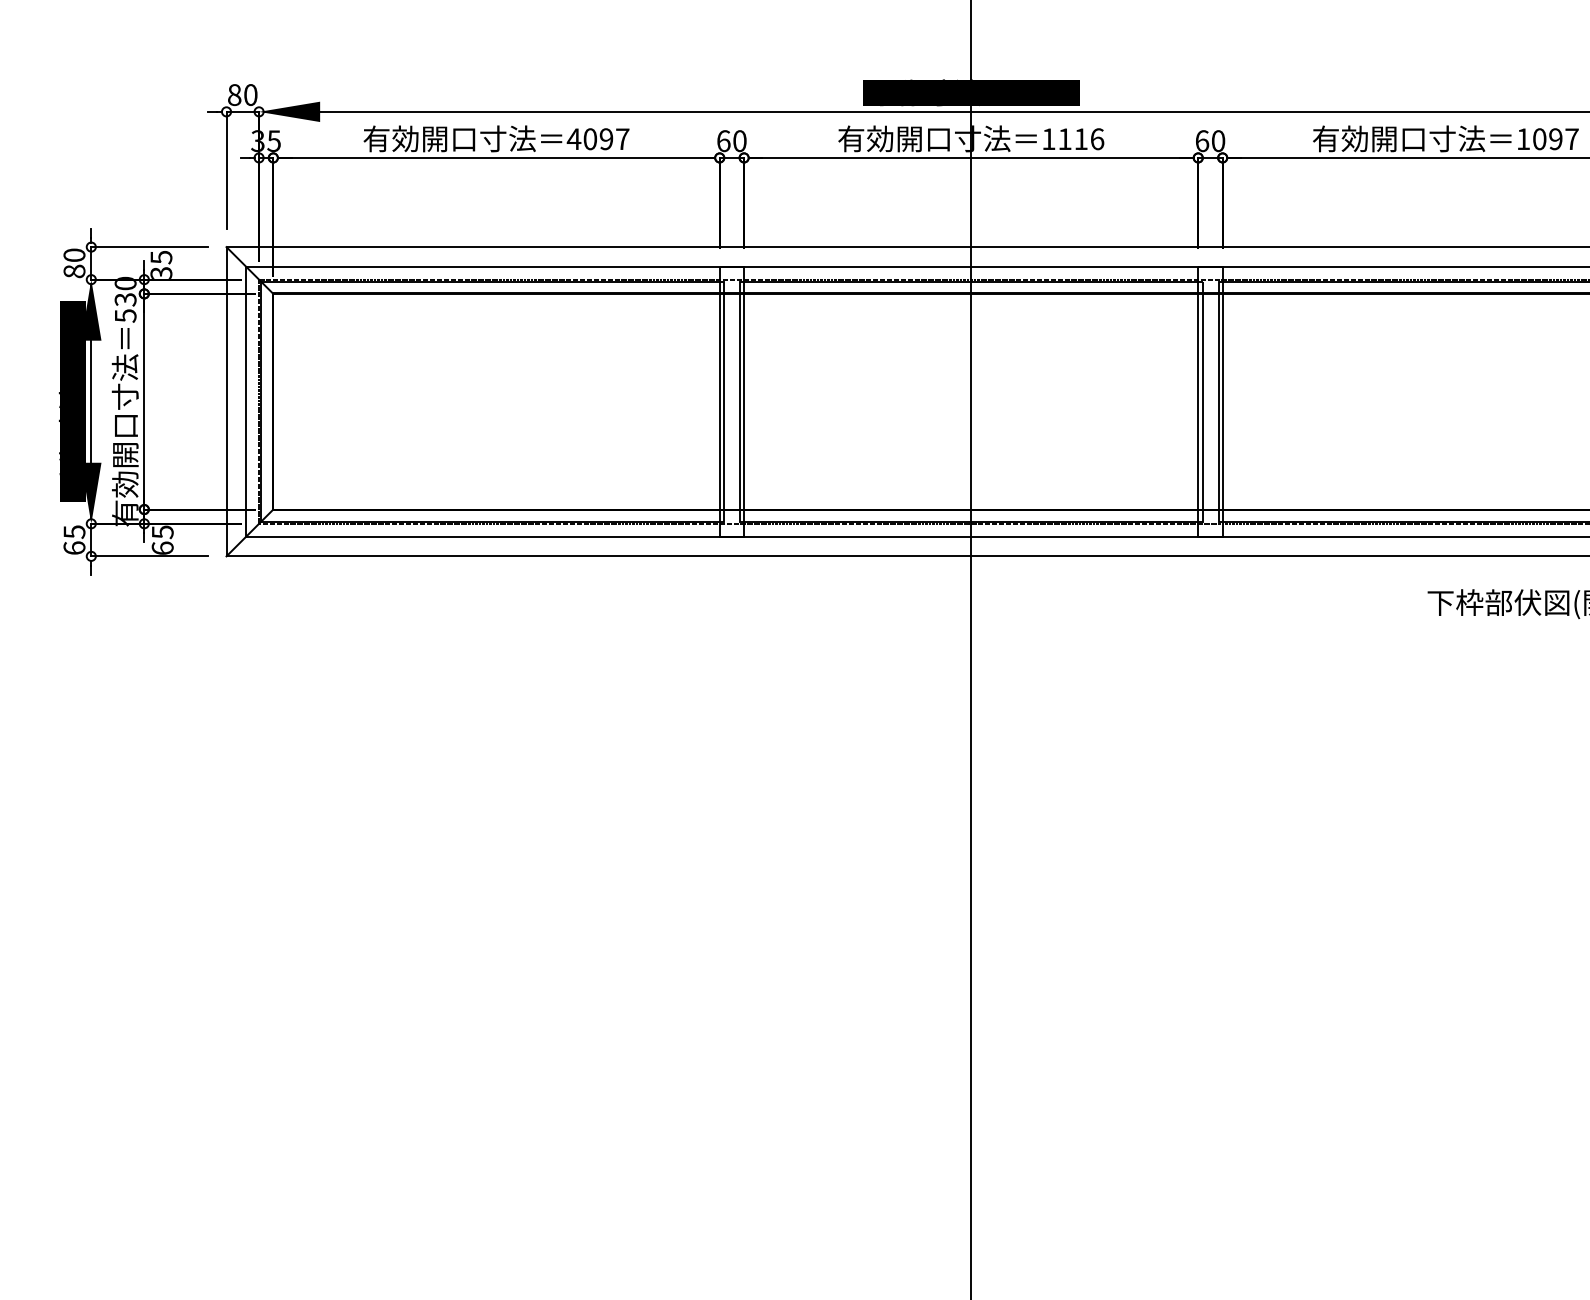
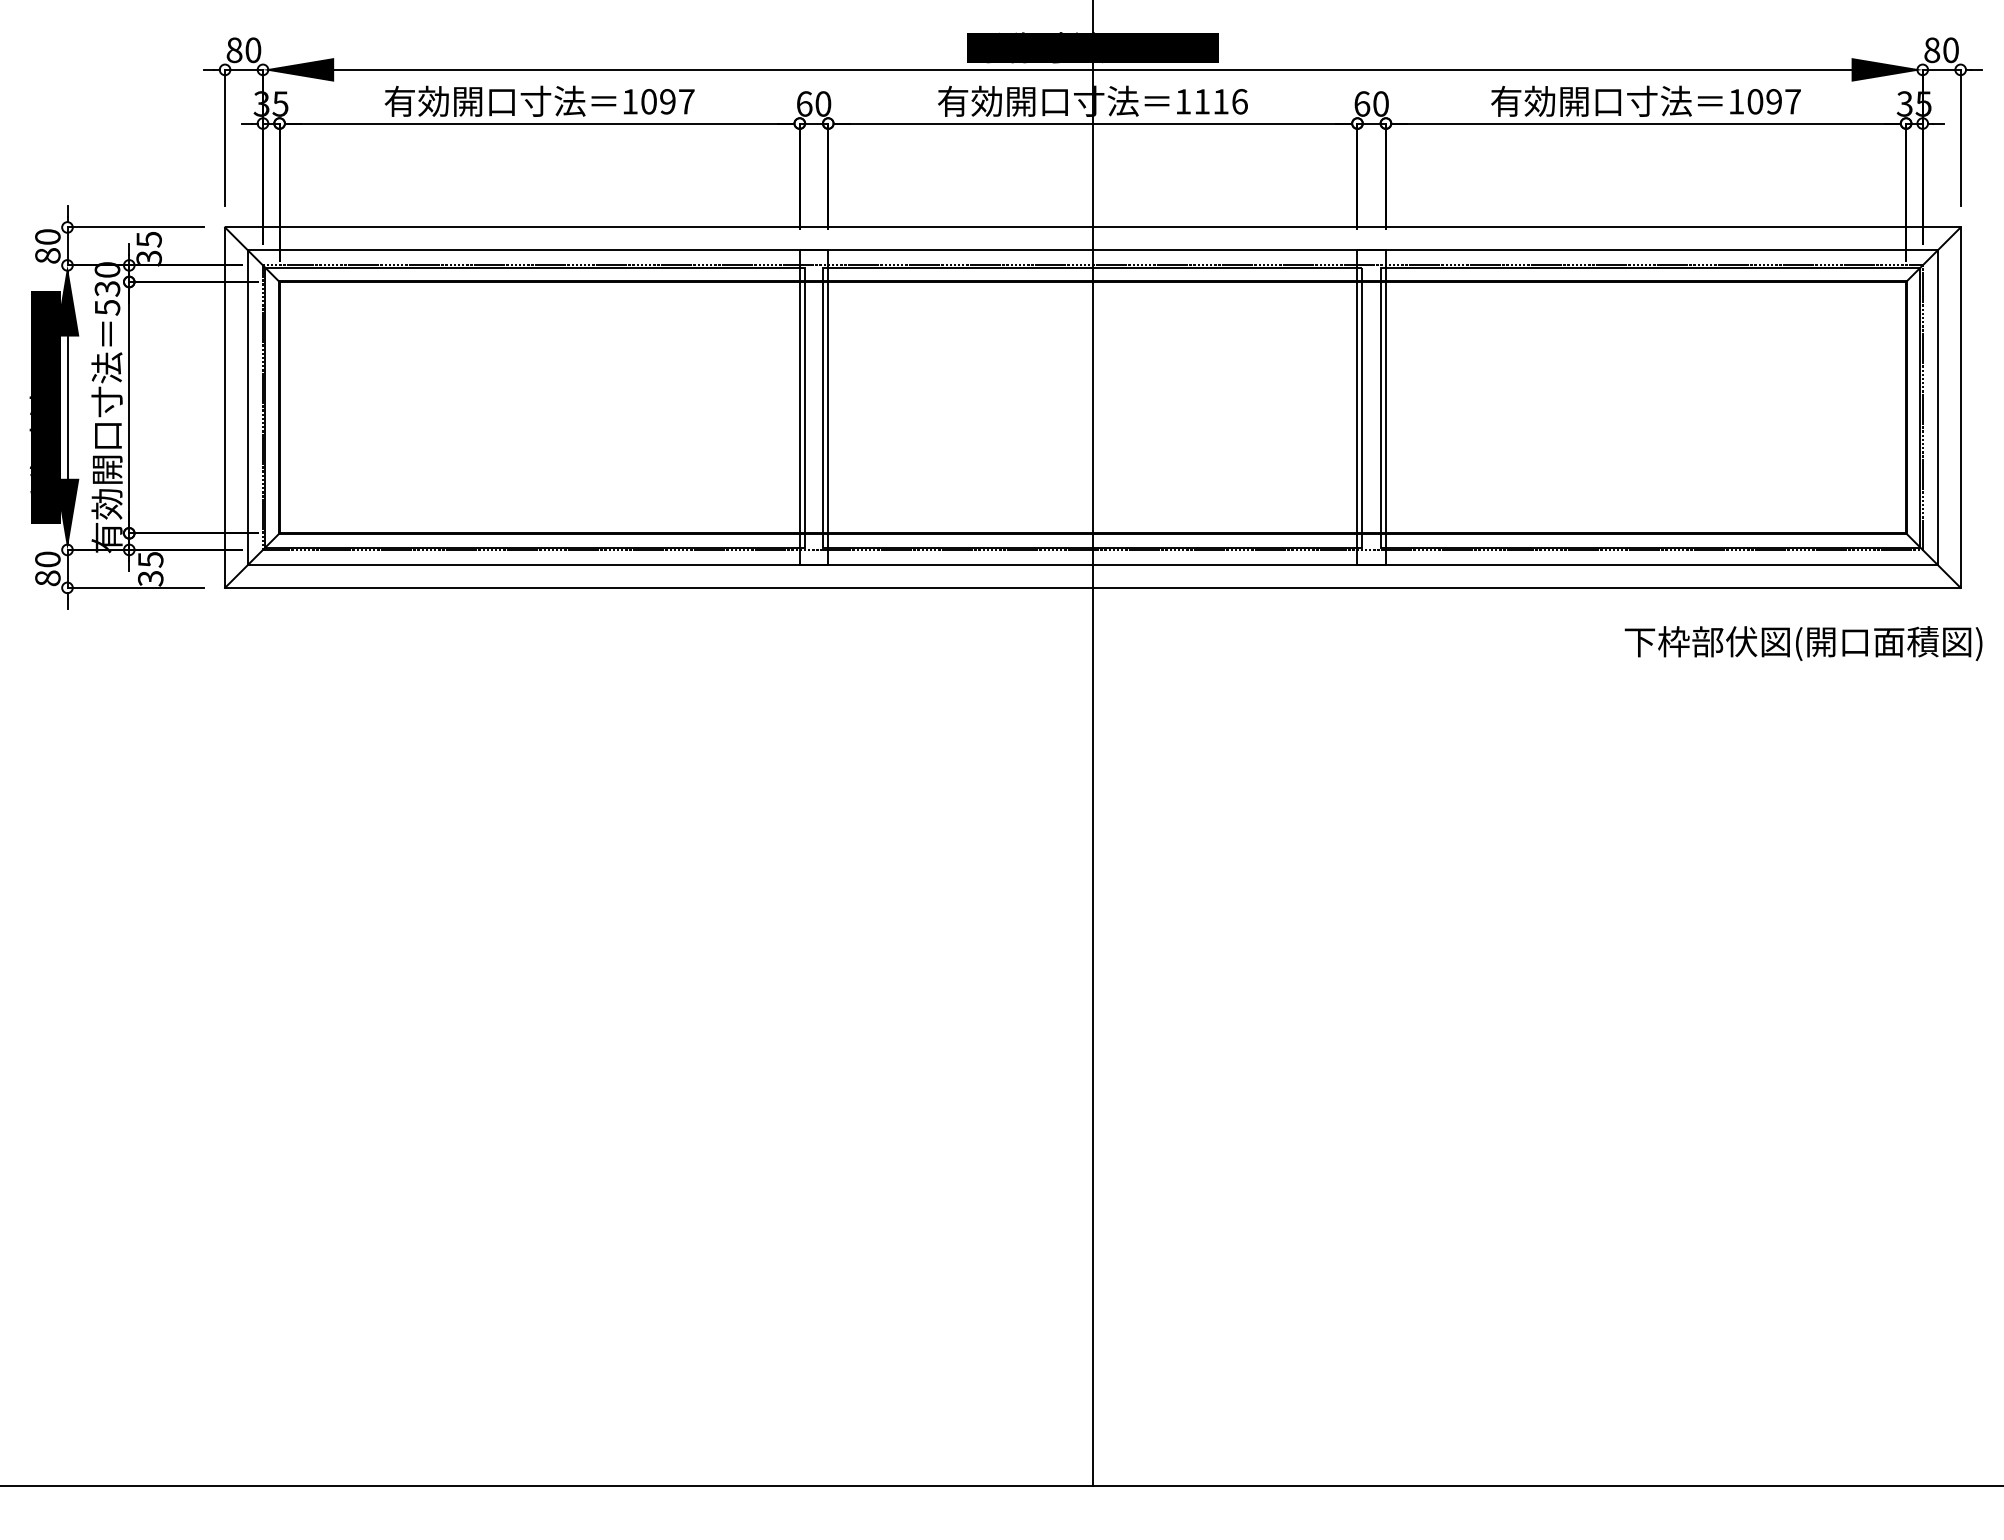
text: (573, 139) -> (629, 101), 4097 -> 1097
text: (74, 539) -> (47, 568), 65 -> 80
text: (162, 548) -> (150, 578), 65 -> 35

